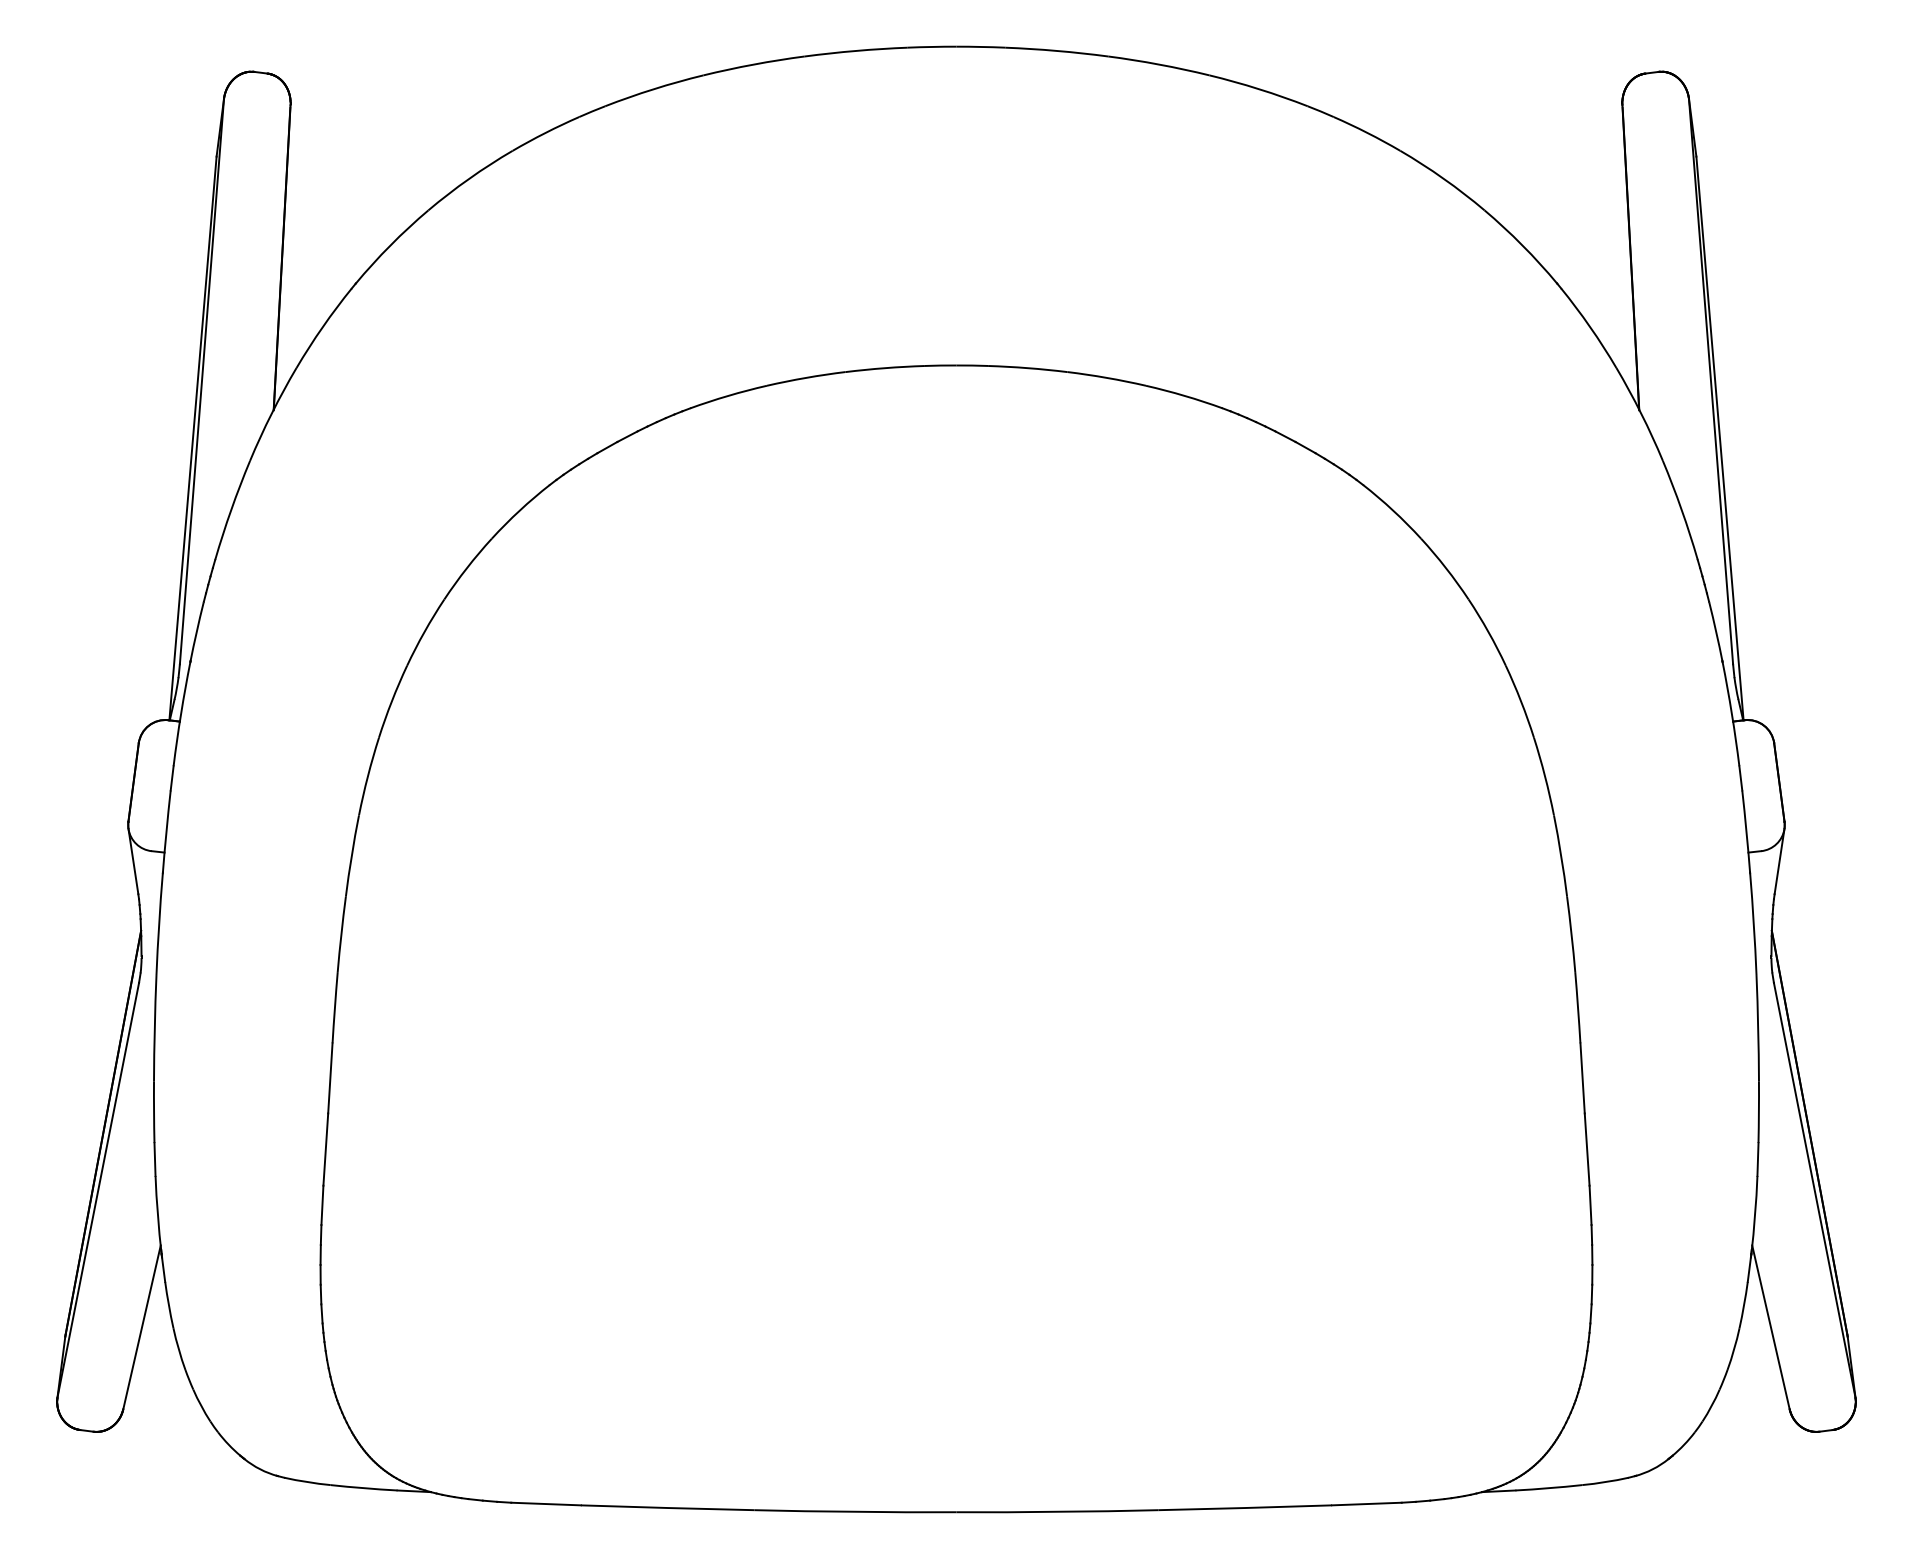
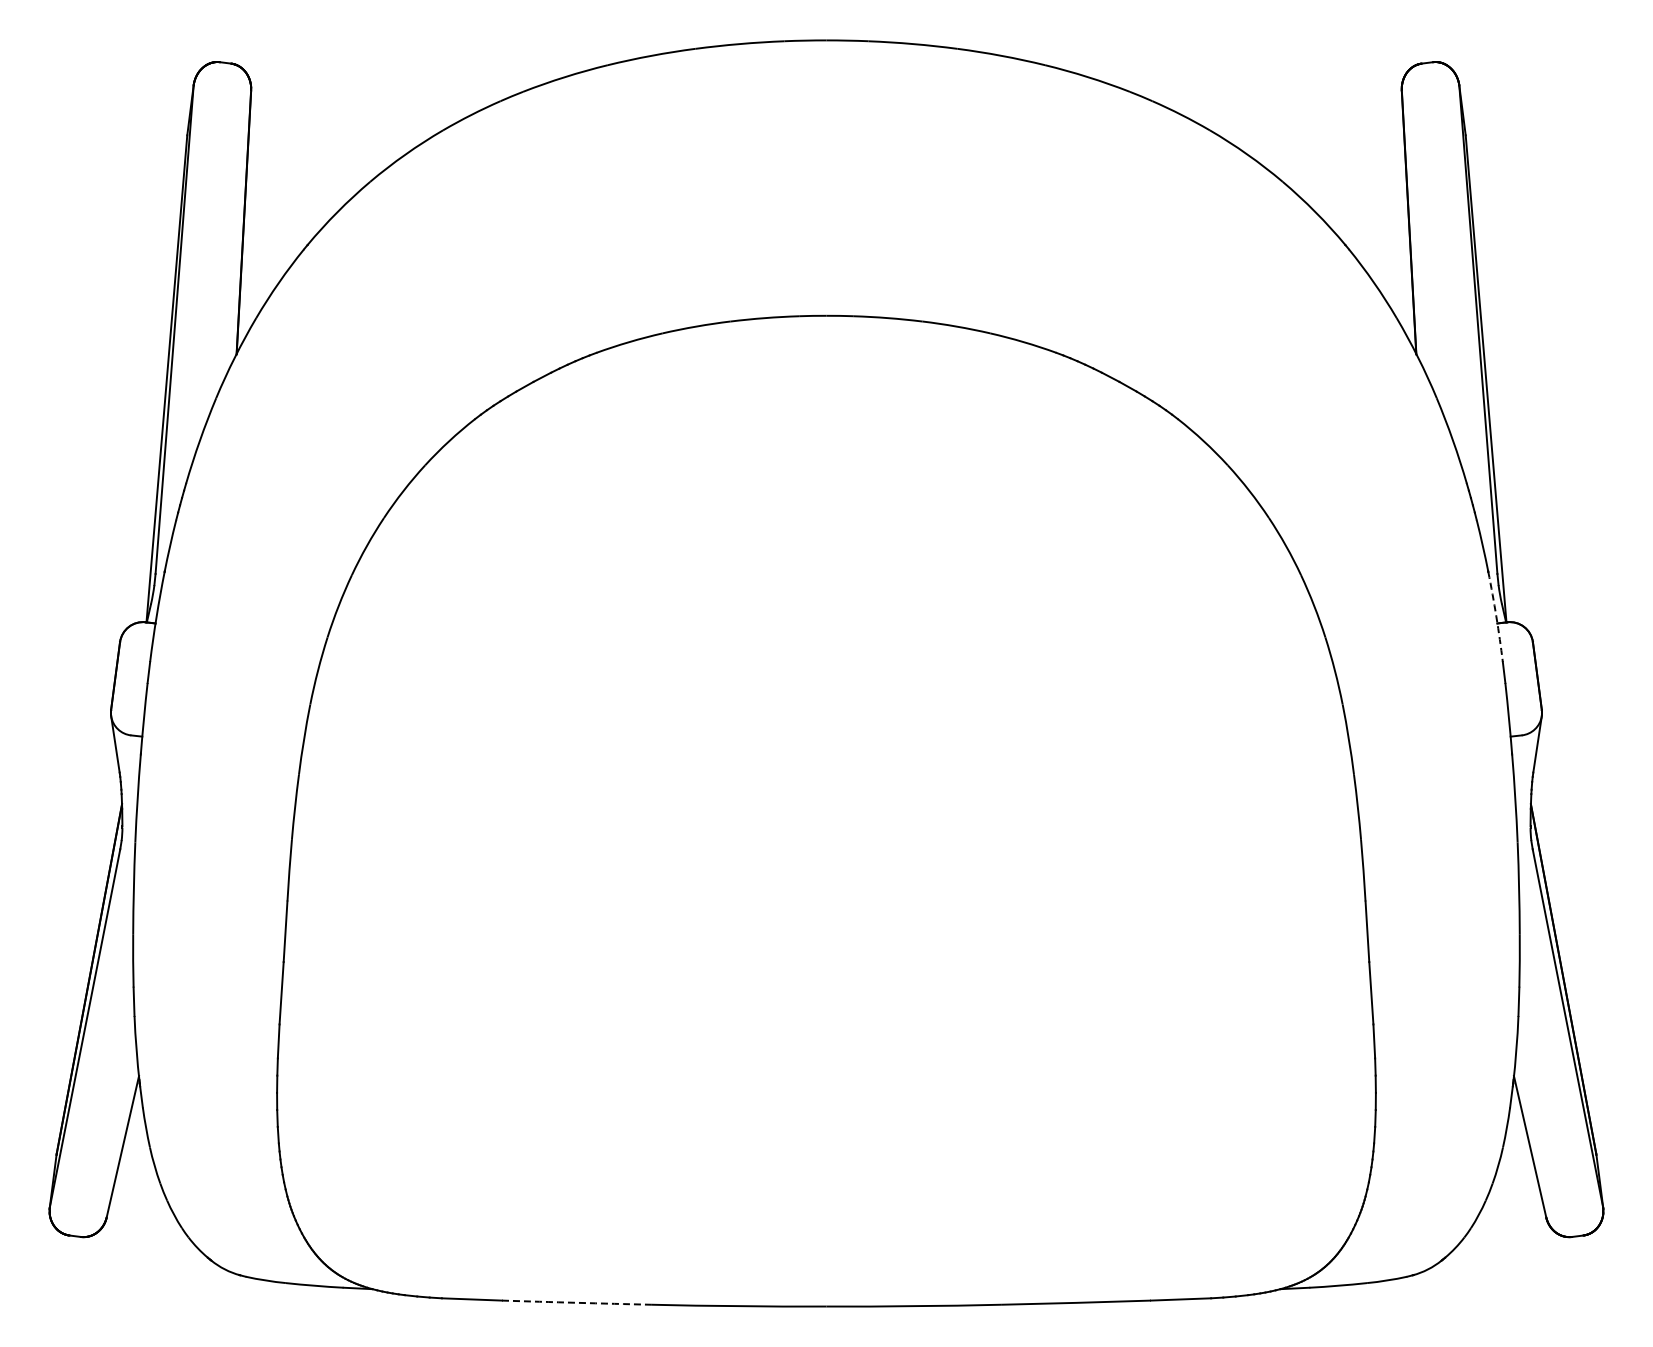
arc: (1732, 713) -> (1496, 616), solid -> dashed
arc: (667, 1507) -> (576, 1302), solid -> dashed

